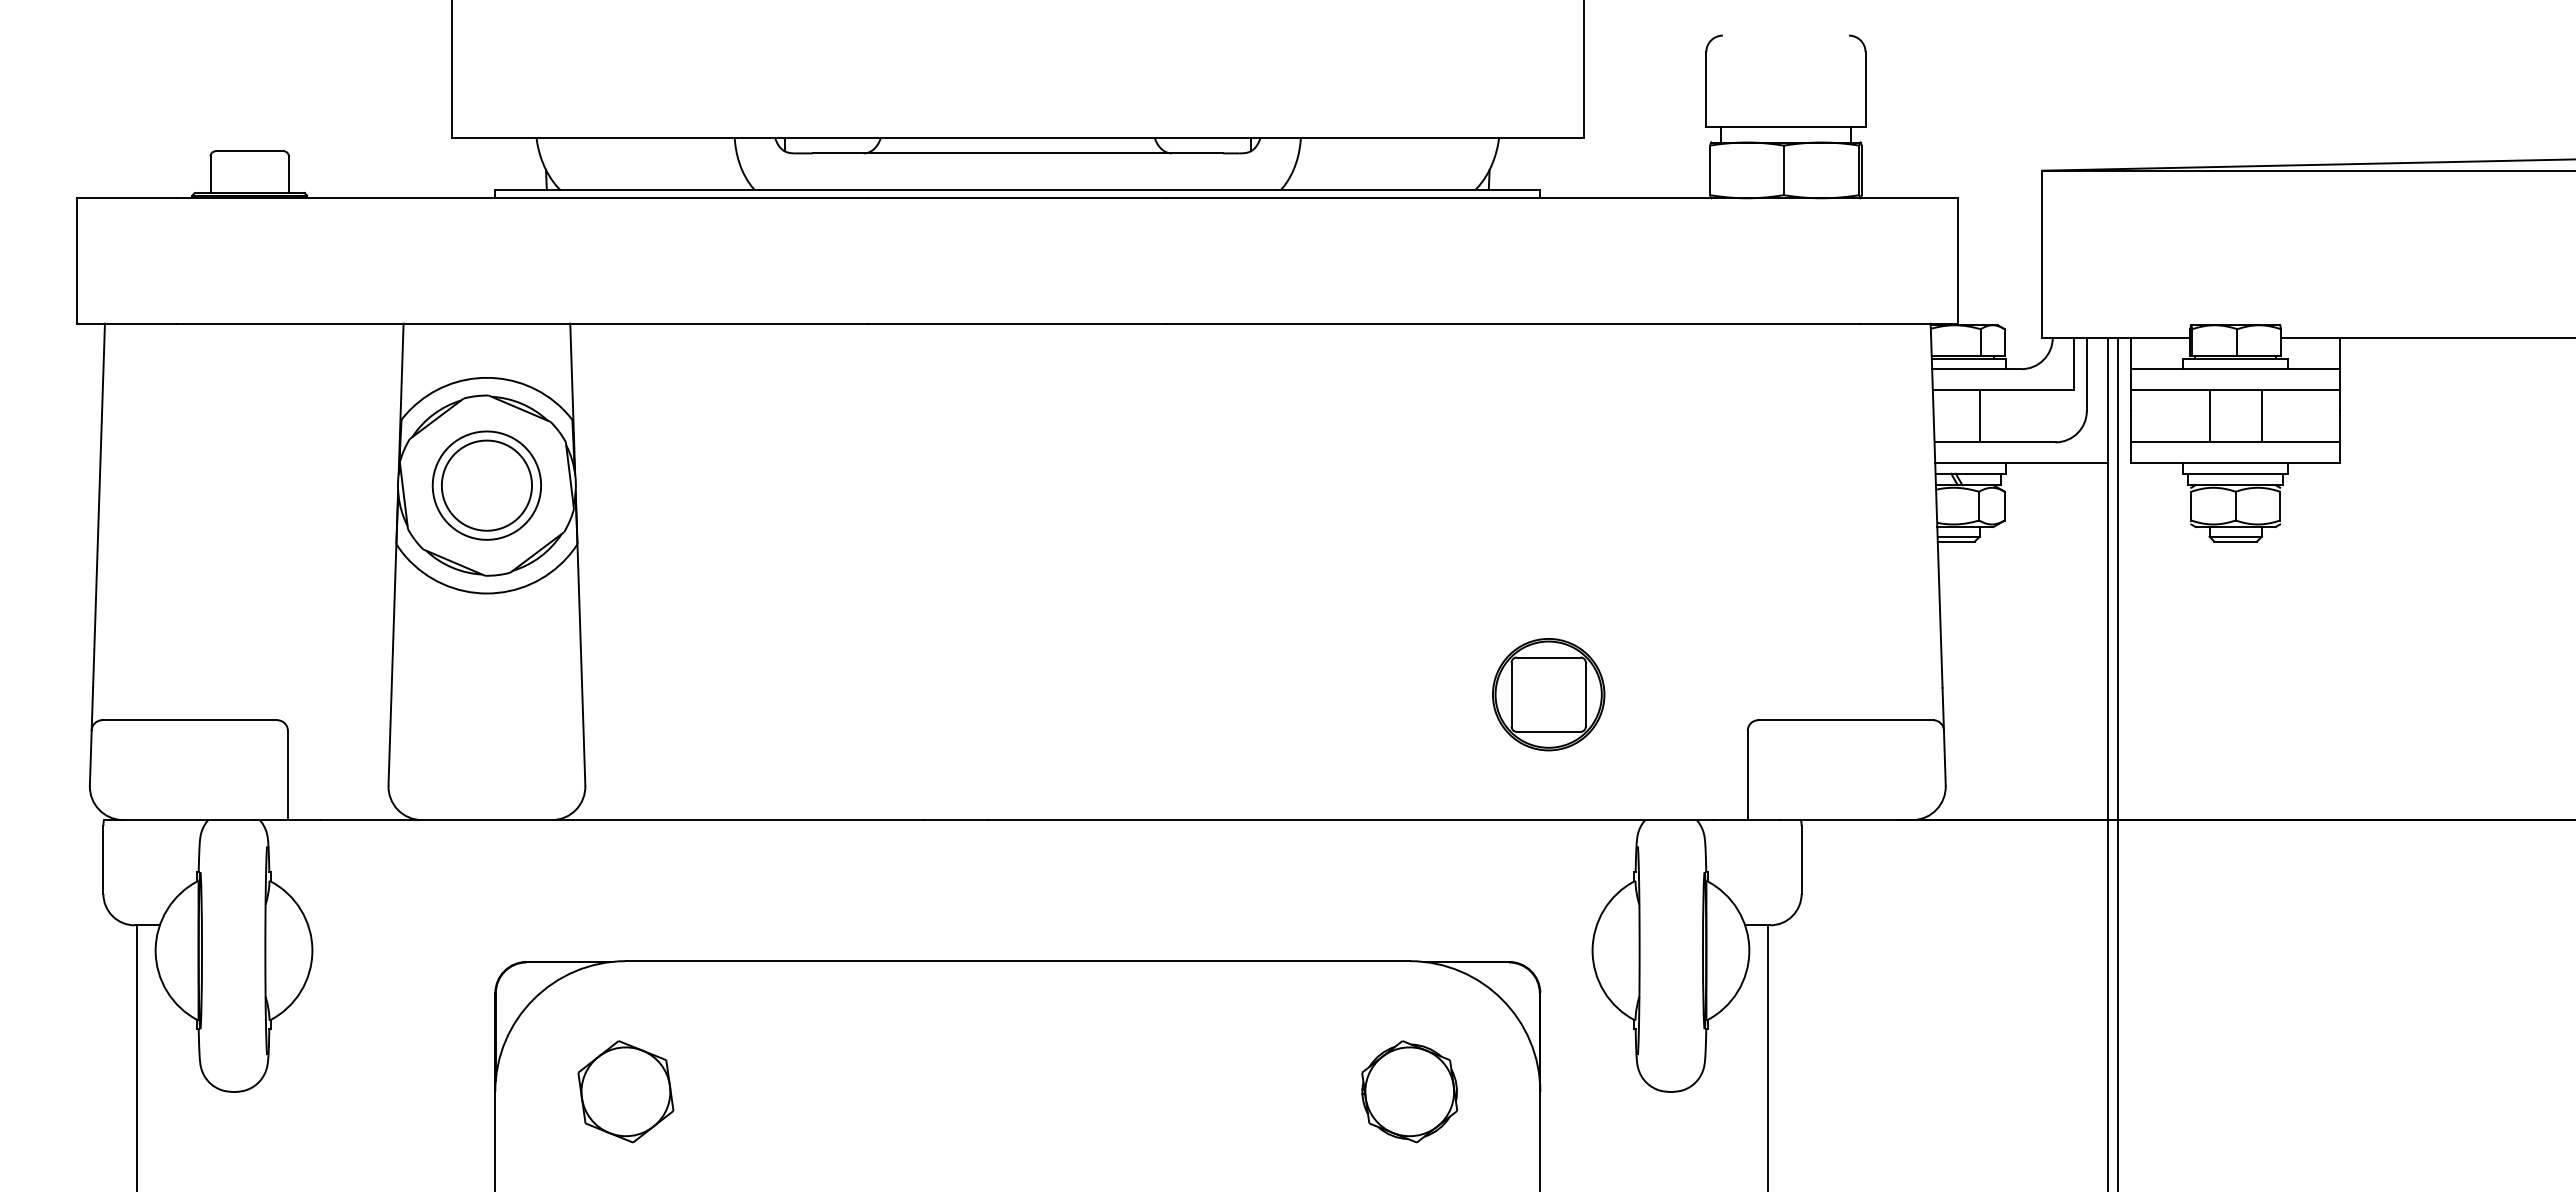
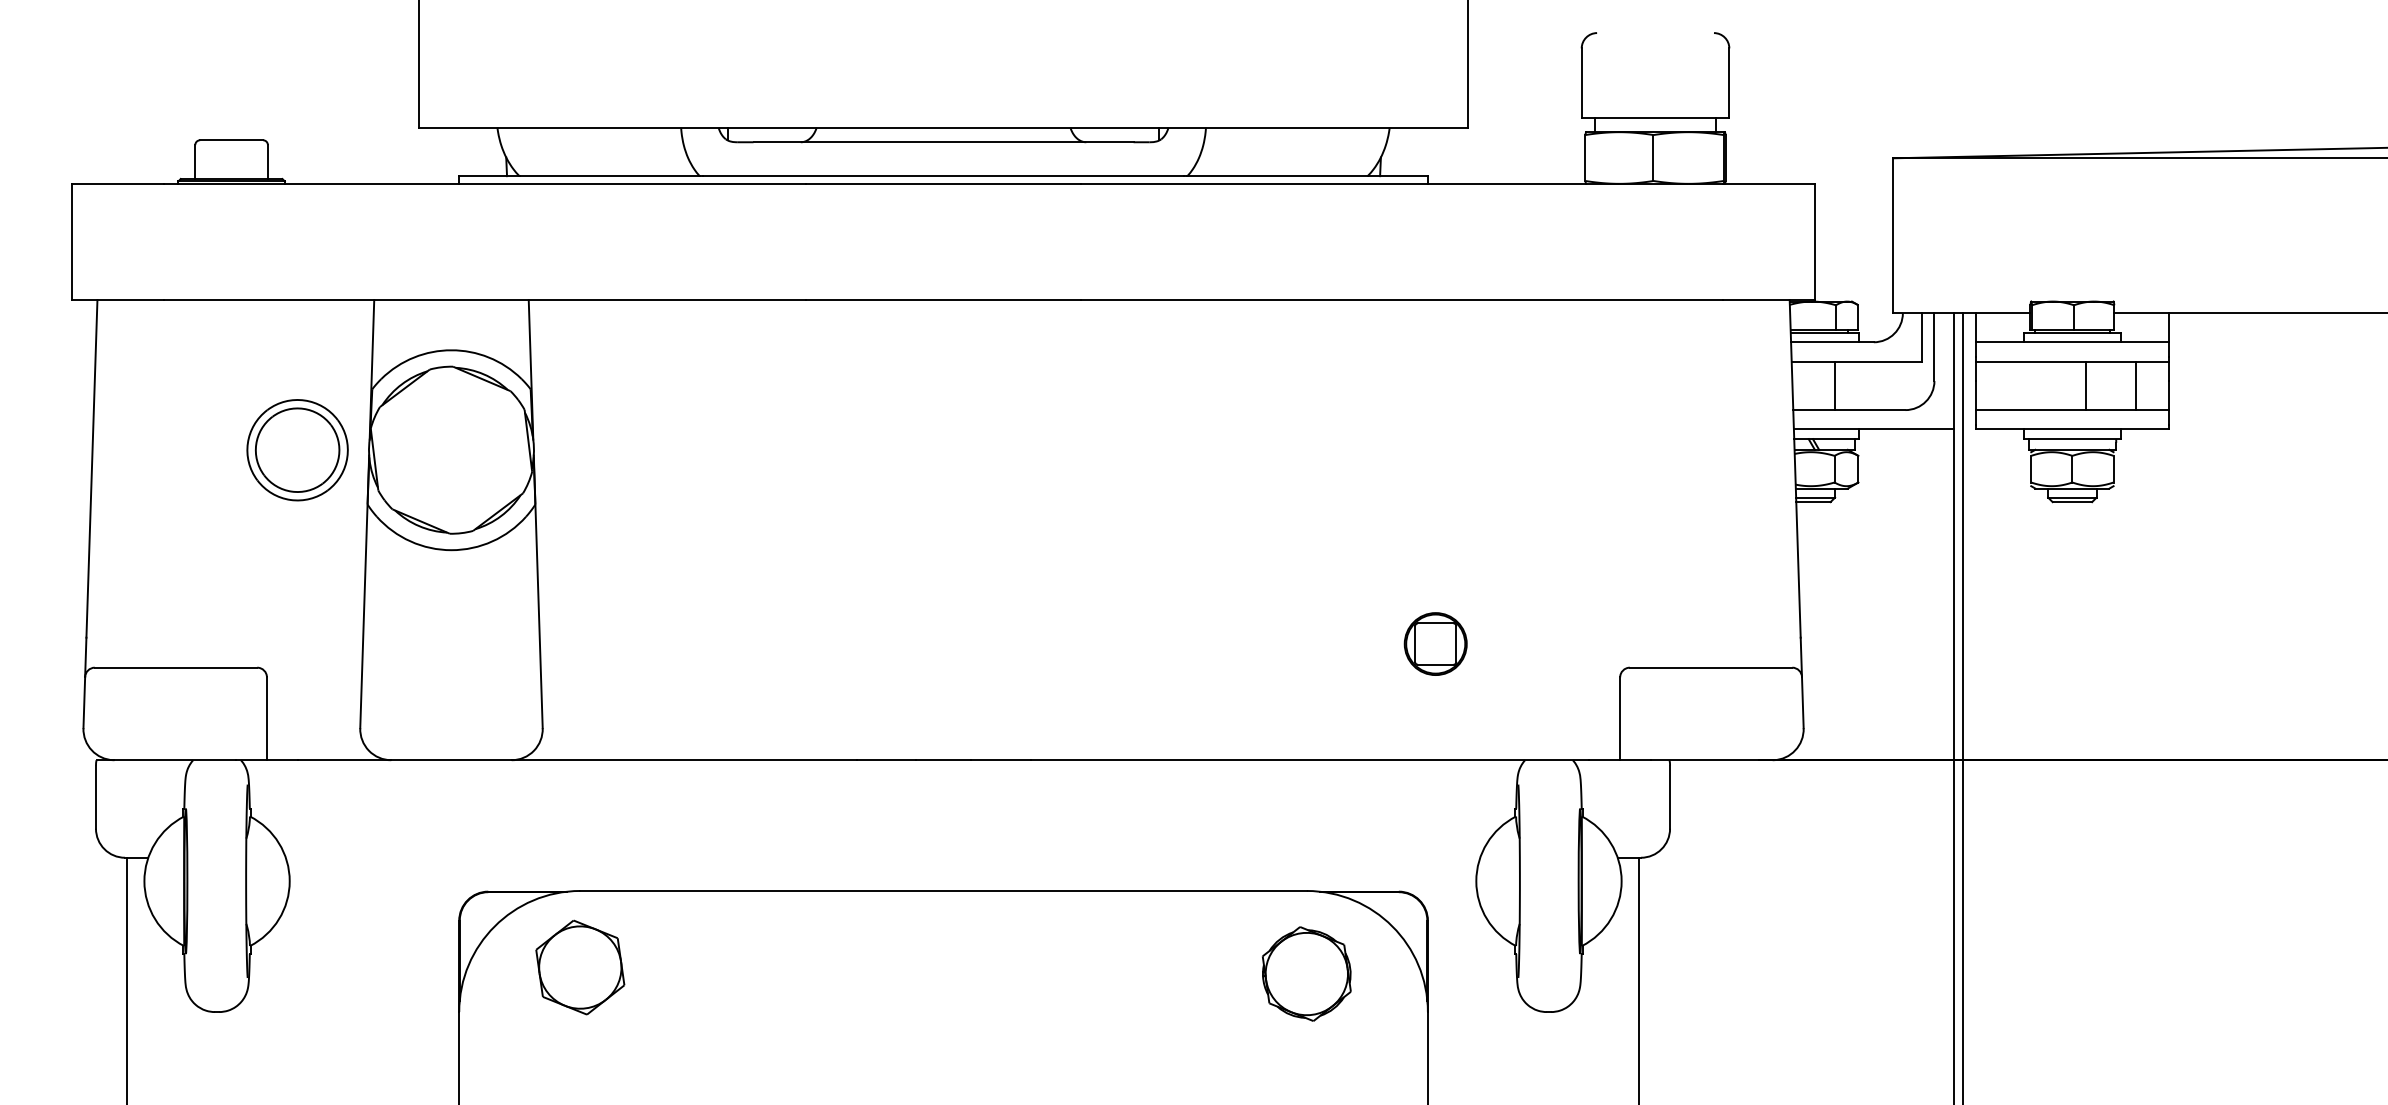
line: (2209, 416) -> (2086, 386), moved
line: (2261, 416) -> (2136, 386), moved
part: (486, 485) -> (297, 450), moved
part: (1548, 694) -> (1435, 643), size x0.6
part: (625, 1091) -> (579, 967), moved
part: (1409, 1091) -> (1306, 973), moved

